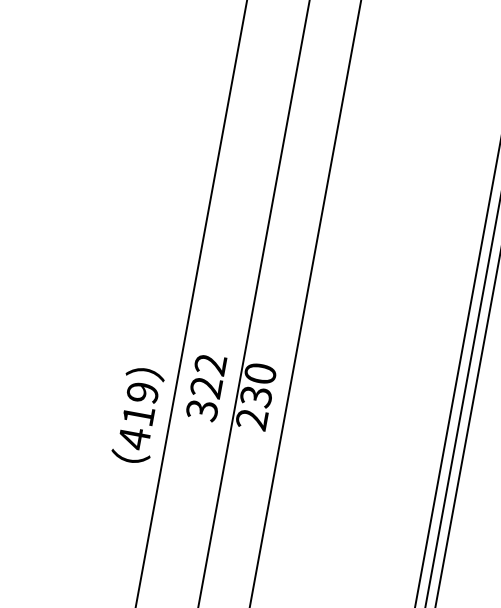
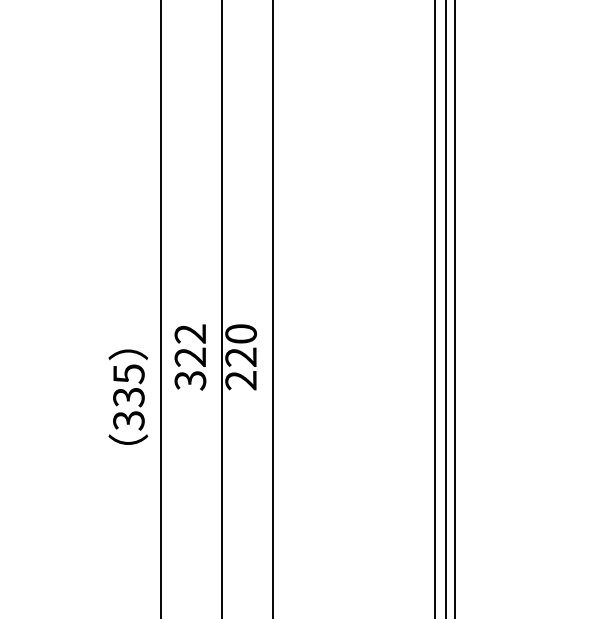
text: (255, 396) -> (240, 357), 230 -> 220
text: (138, 415) -> (128, 397), 419 -> 335

